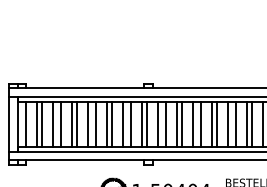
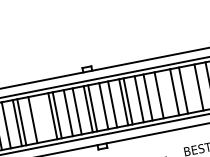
line: (96, 124) -> (41, 118), removed
line: (216, 124) -> (163, 94), removed
line: (247, 124) -> (194, 88), removed

